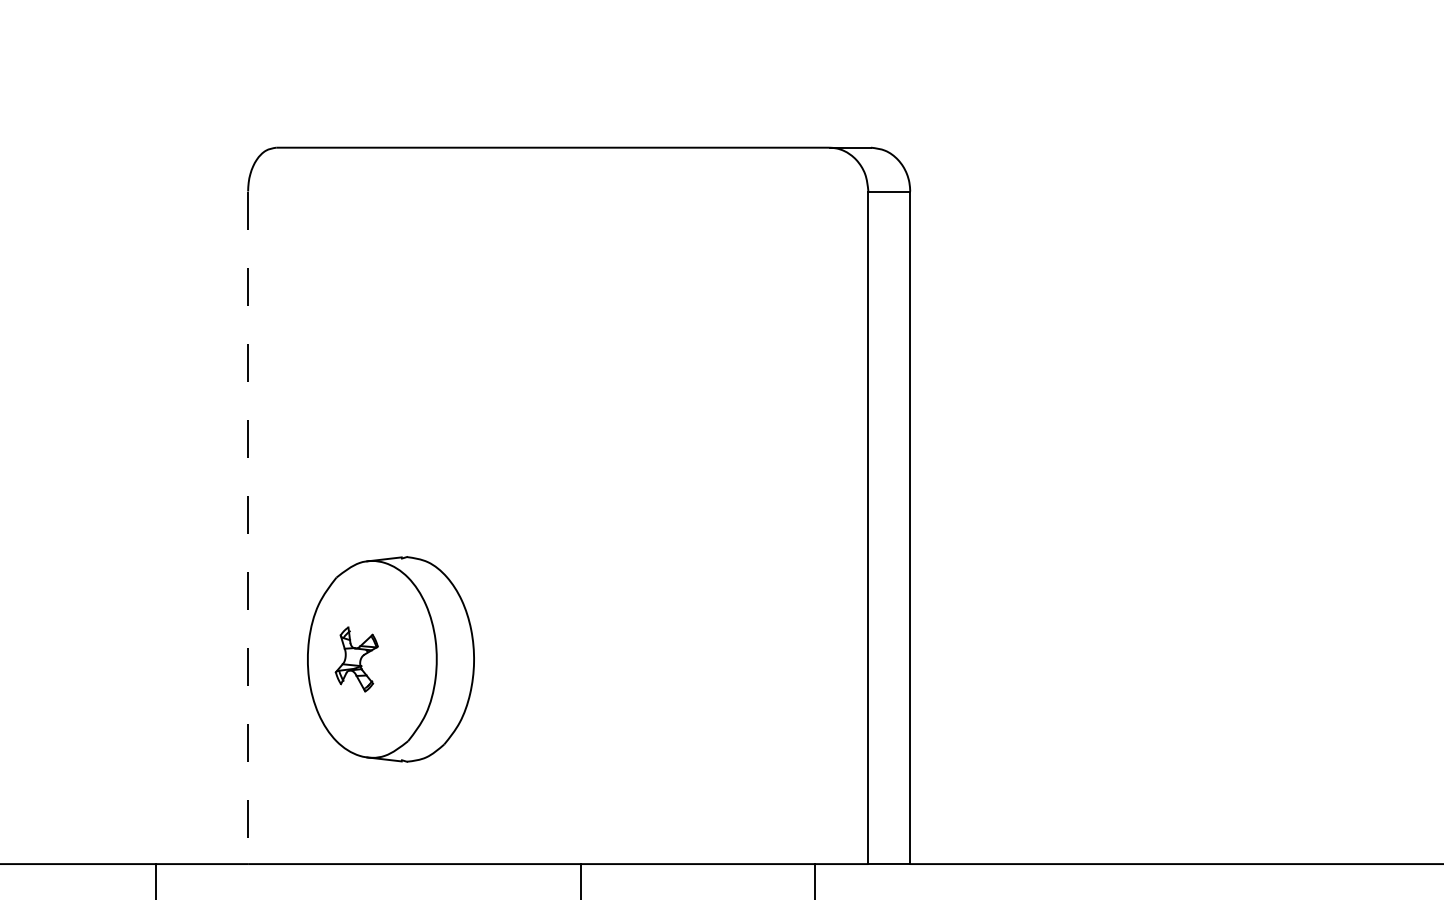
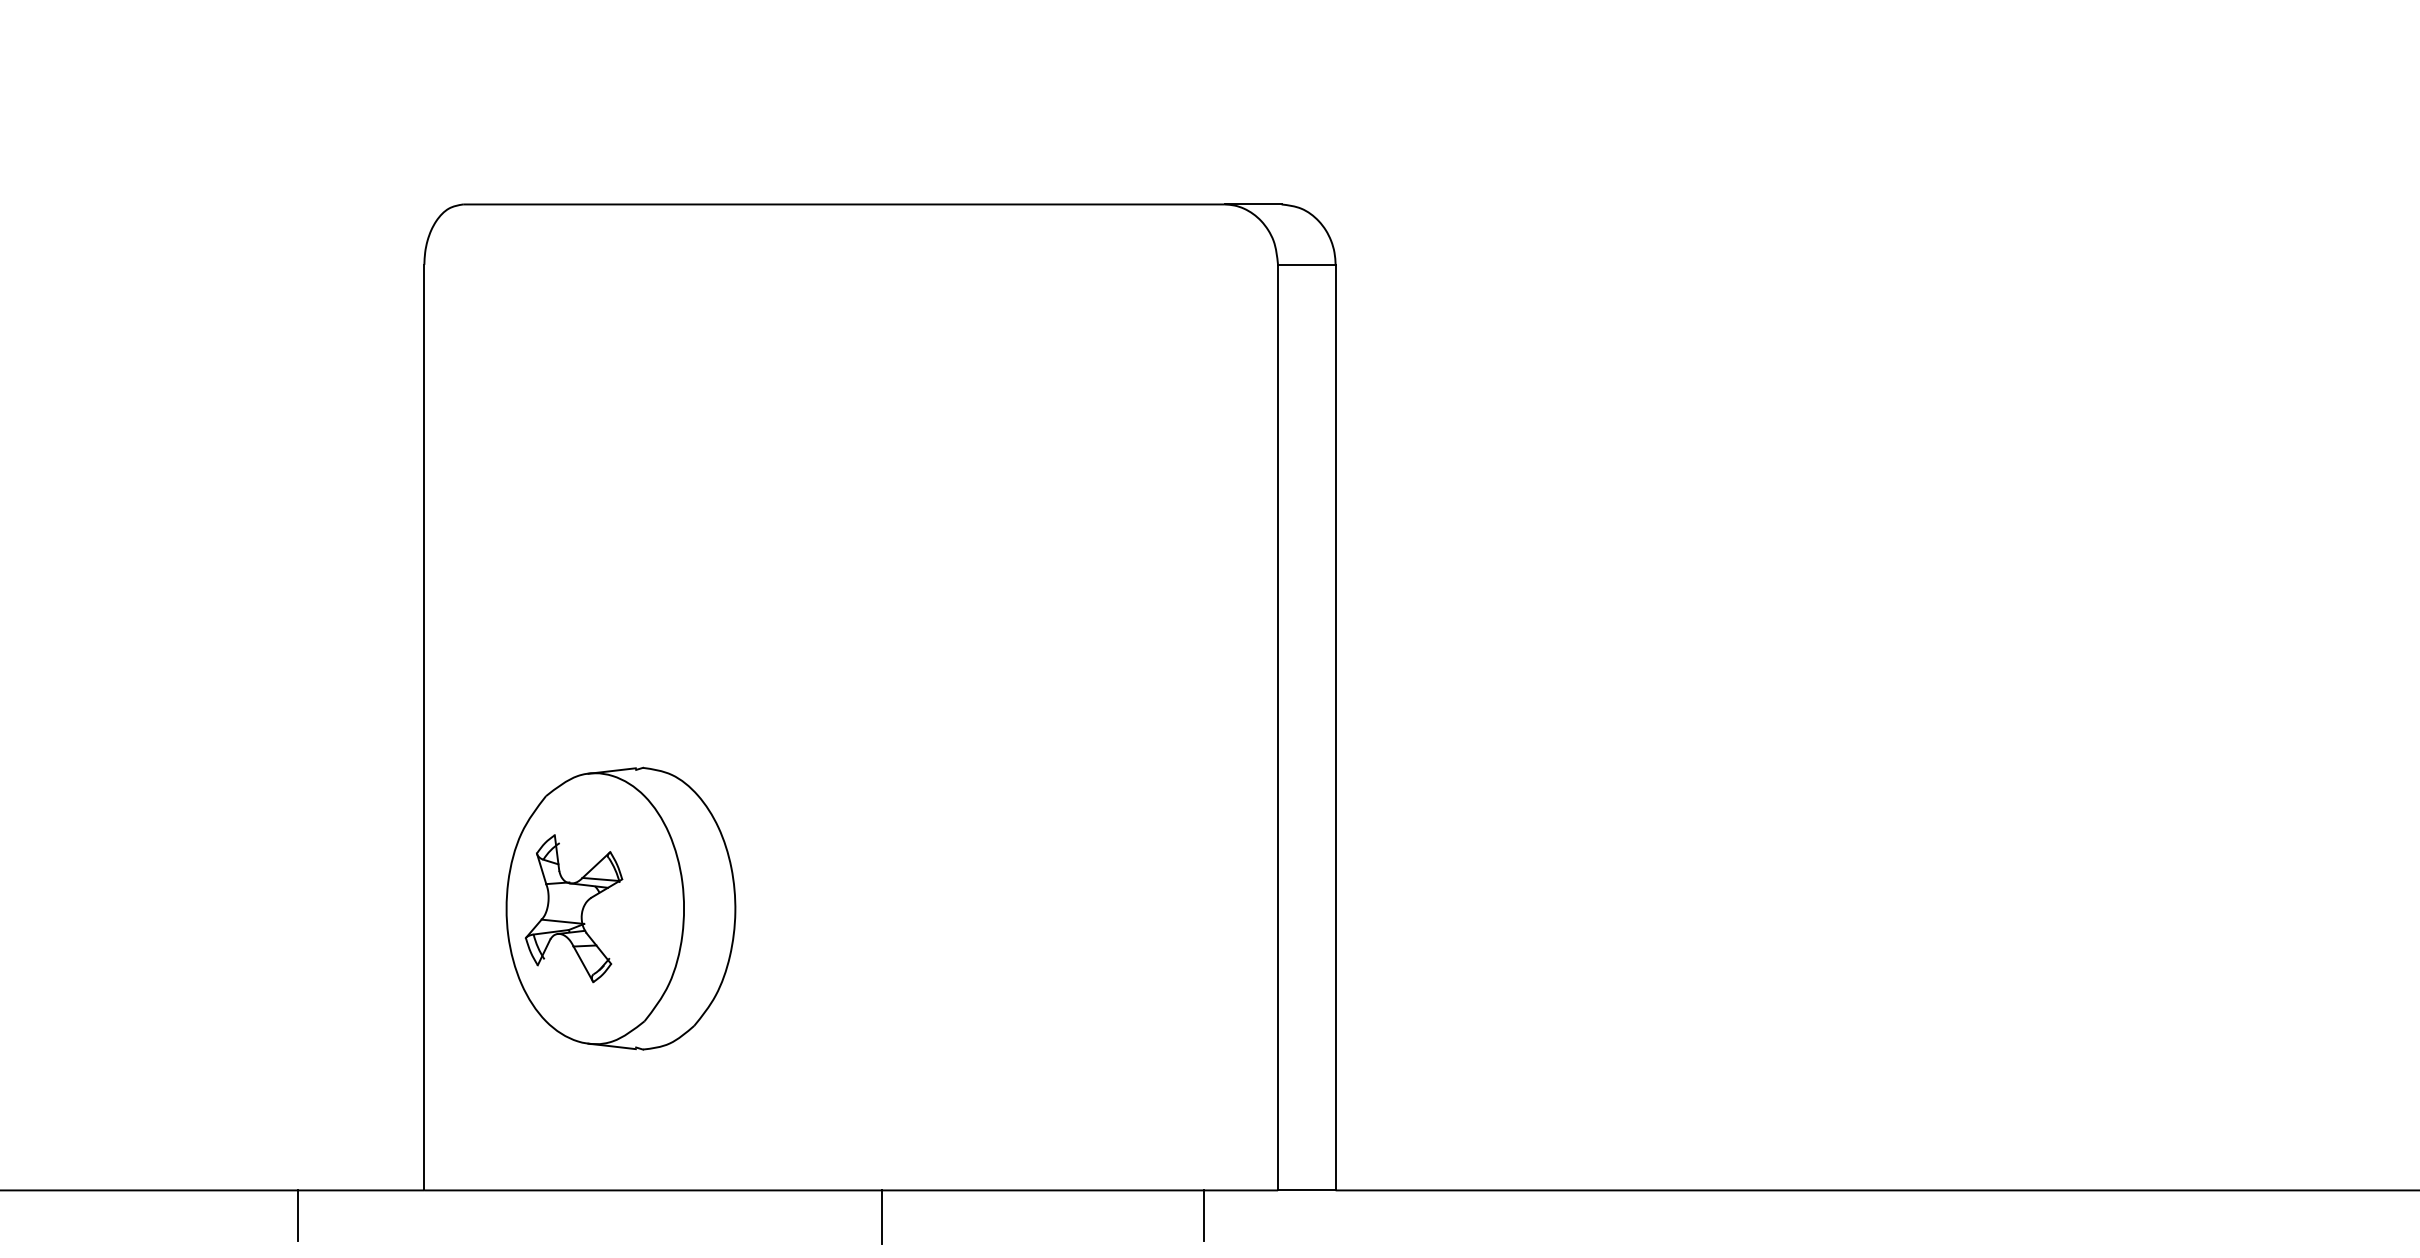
line: (248, 527) -> (424, 727), dashed -> solid
part: (356, 659) -> (573, 908), size x1.67

